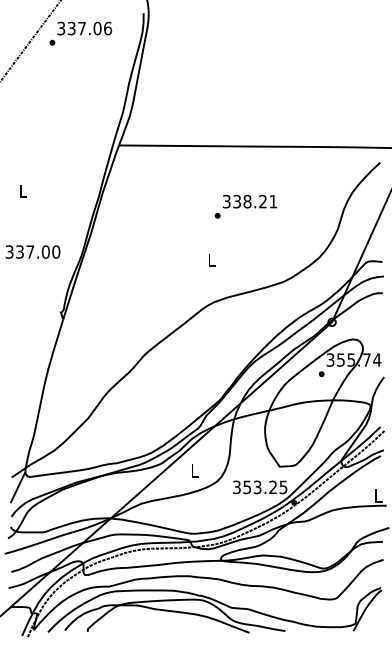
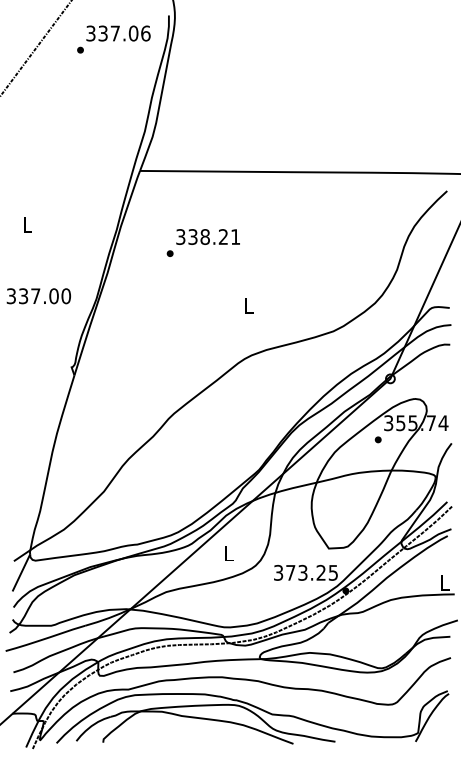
text: (80, 33) -> (113, 39), moved
text: (245, 206) -> (202, 242), moved
text: (246, 487) -> (289, 573), 353.25 -> 373.25

